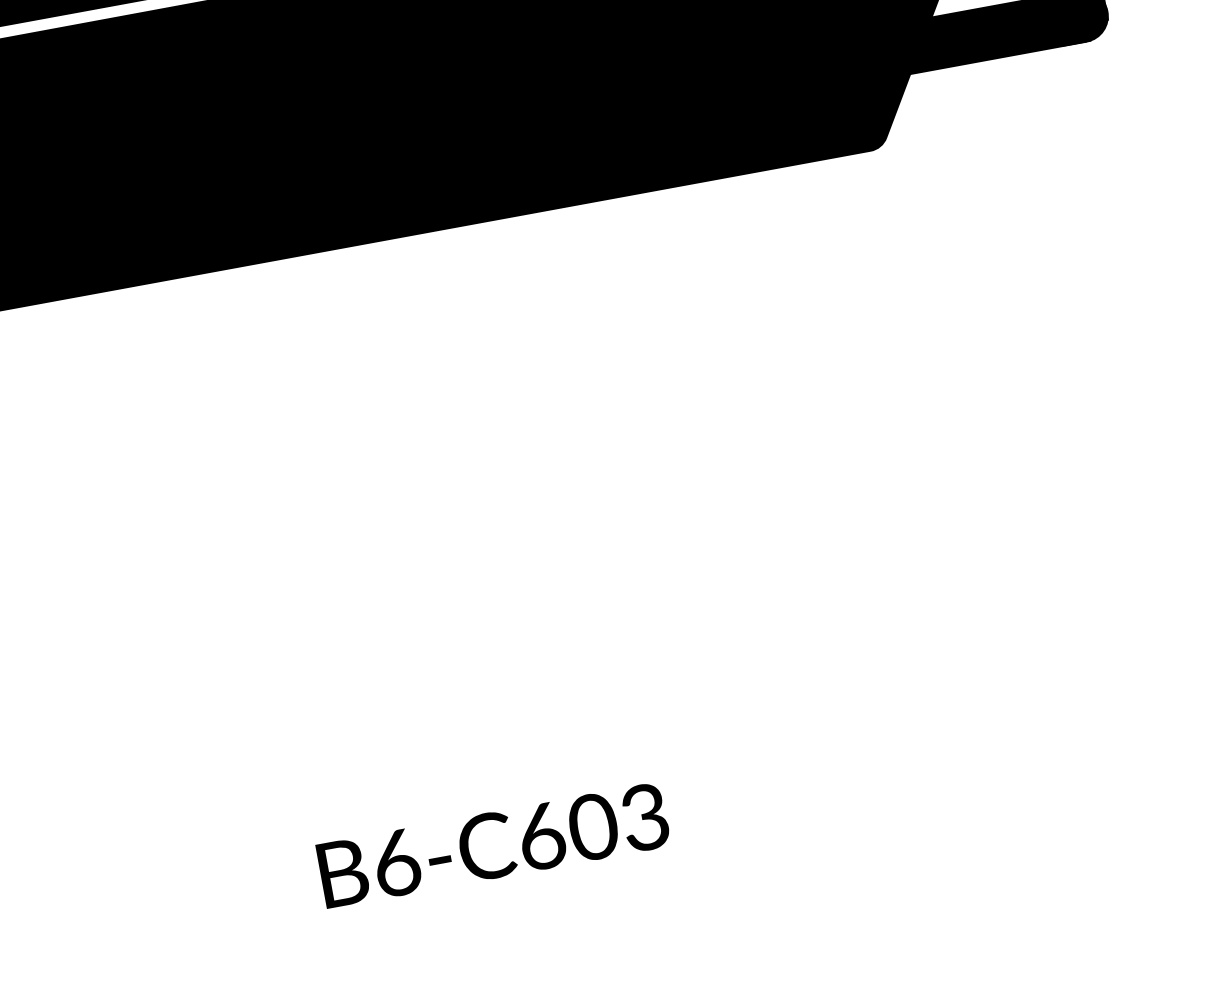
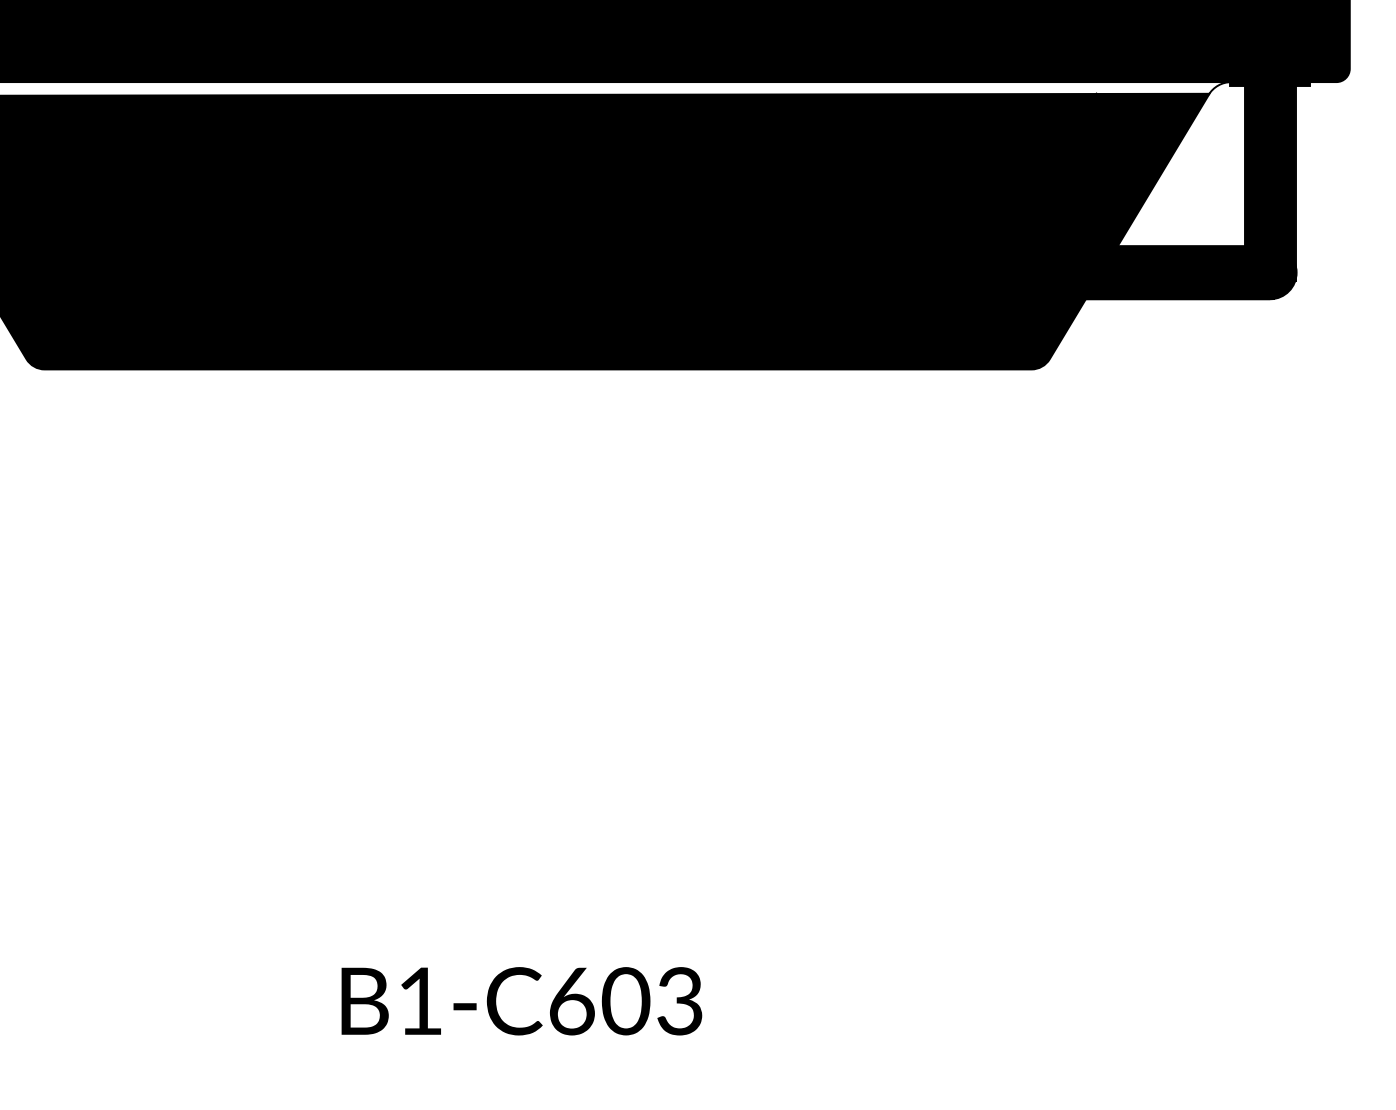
text: (396, 863) -> (420, 1001), B6-C603 -> B1-C603

